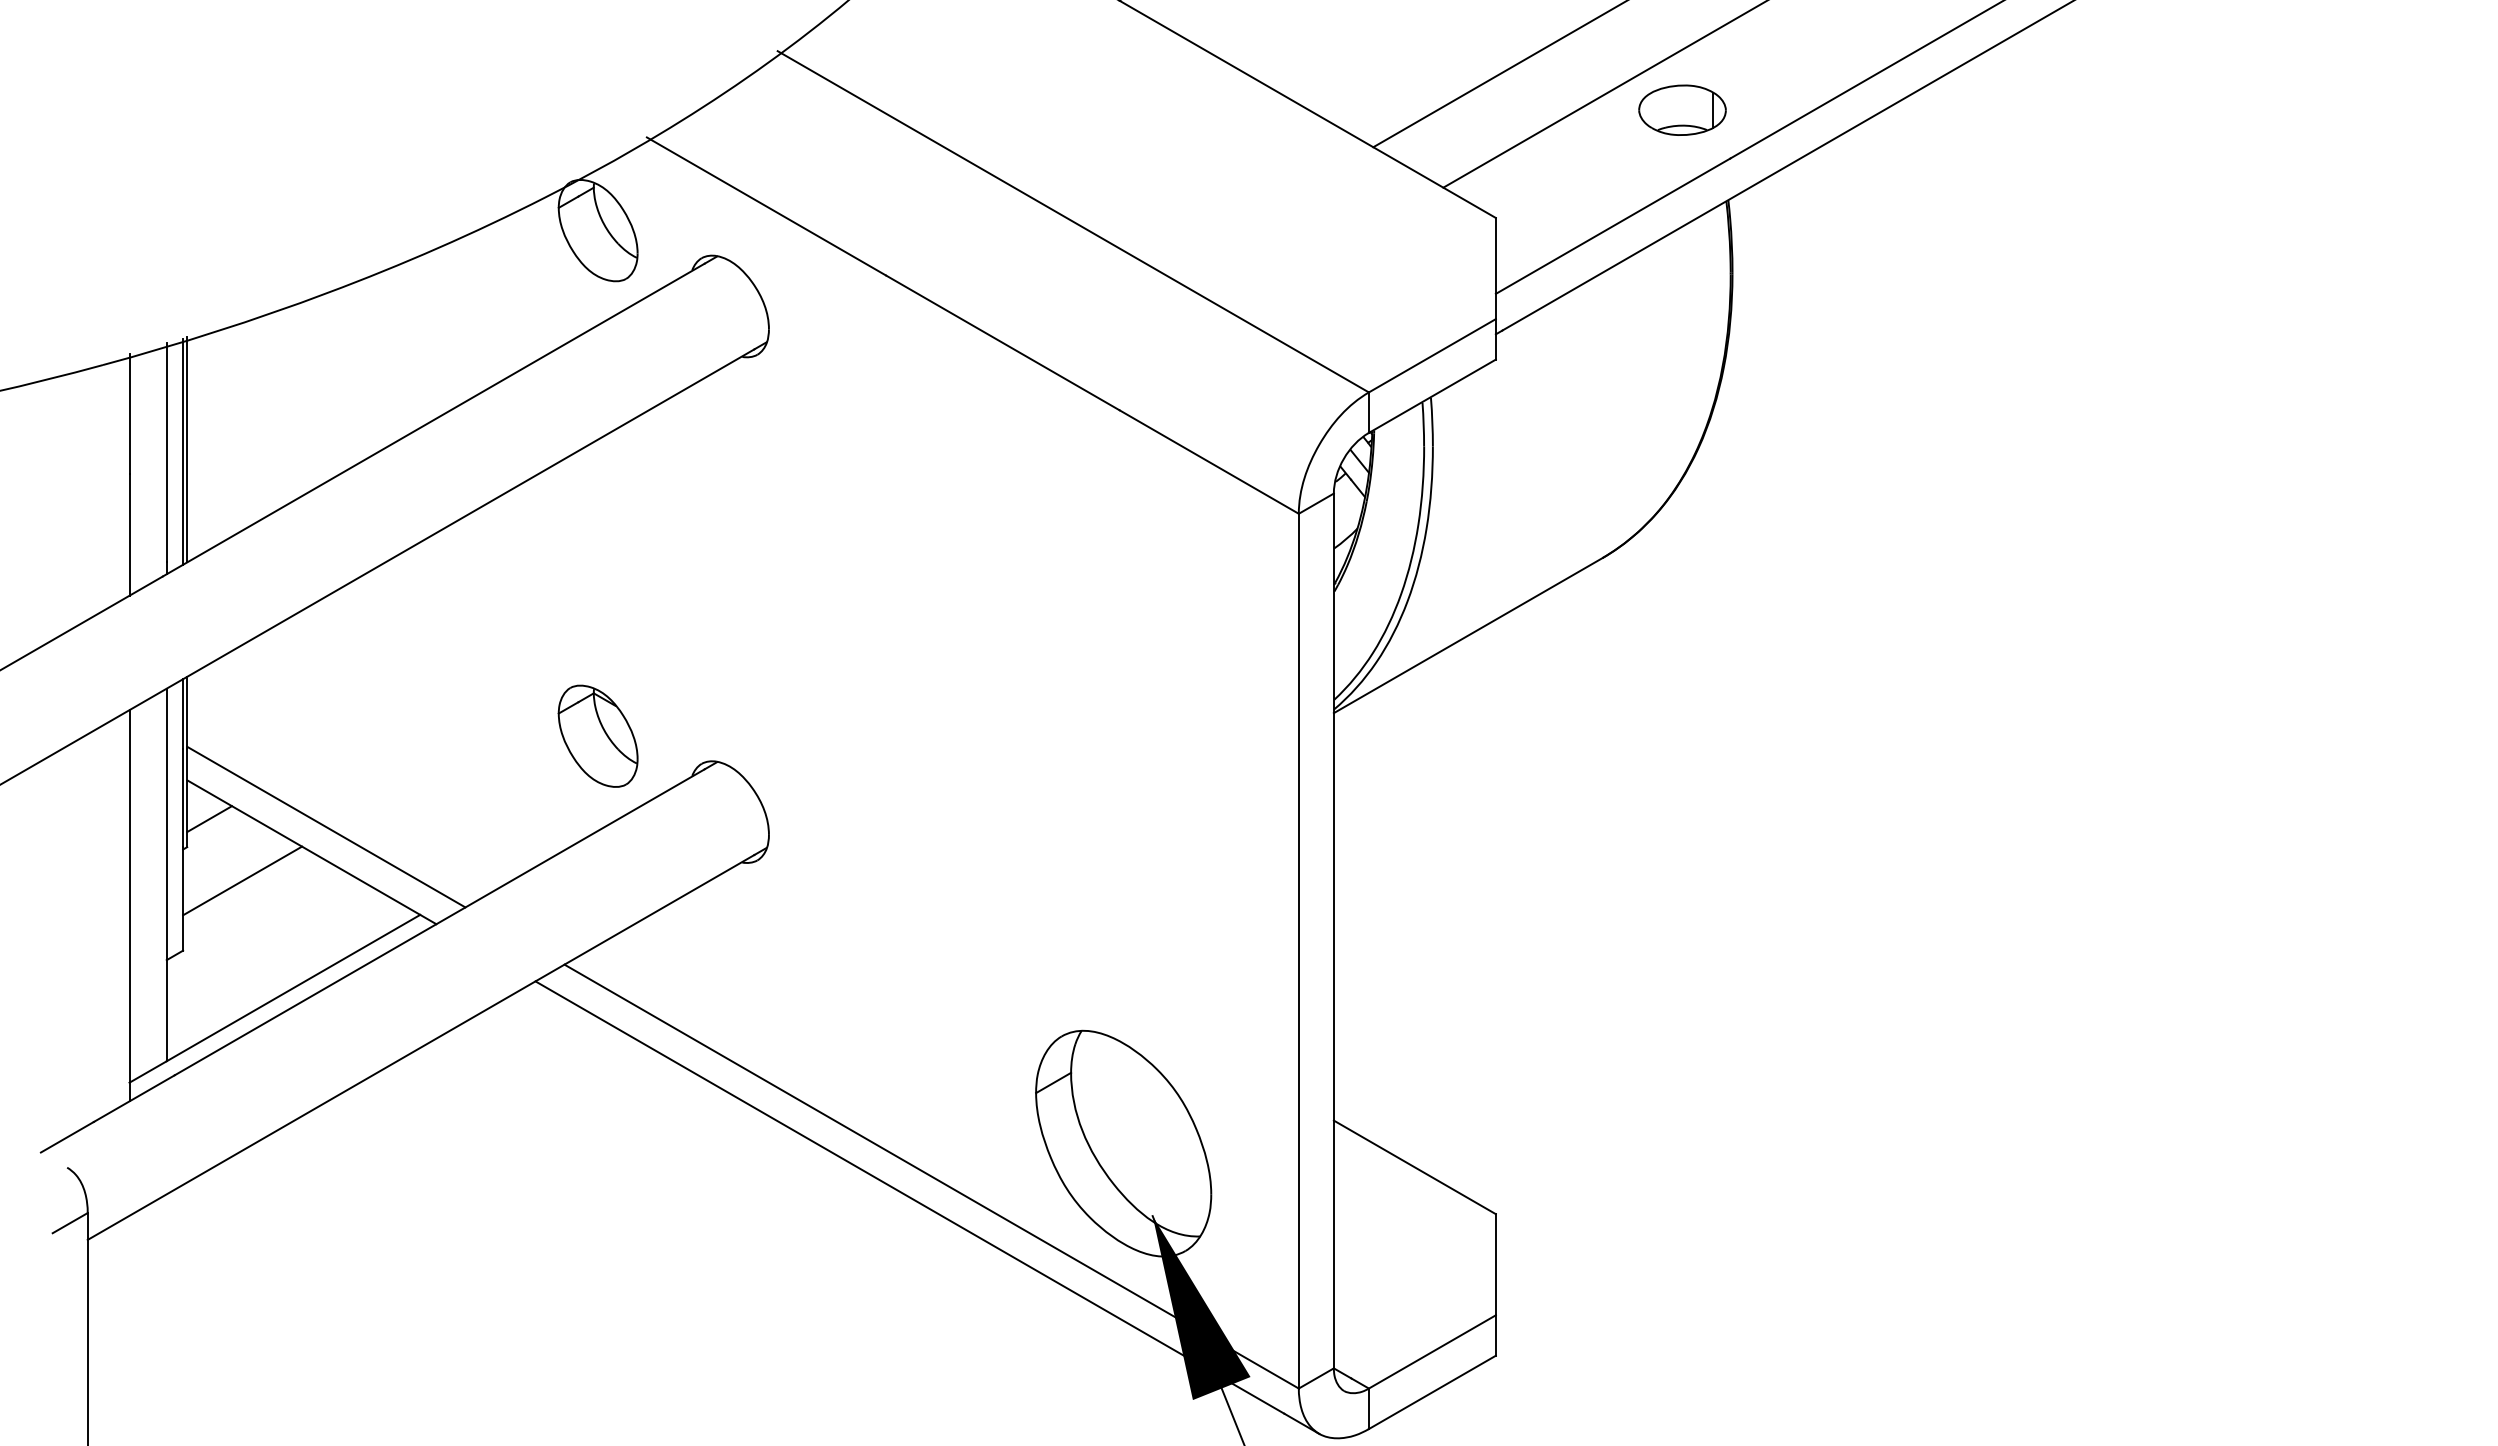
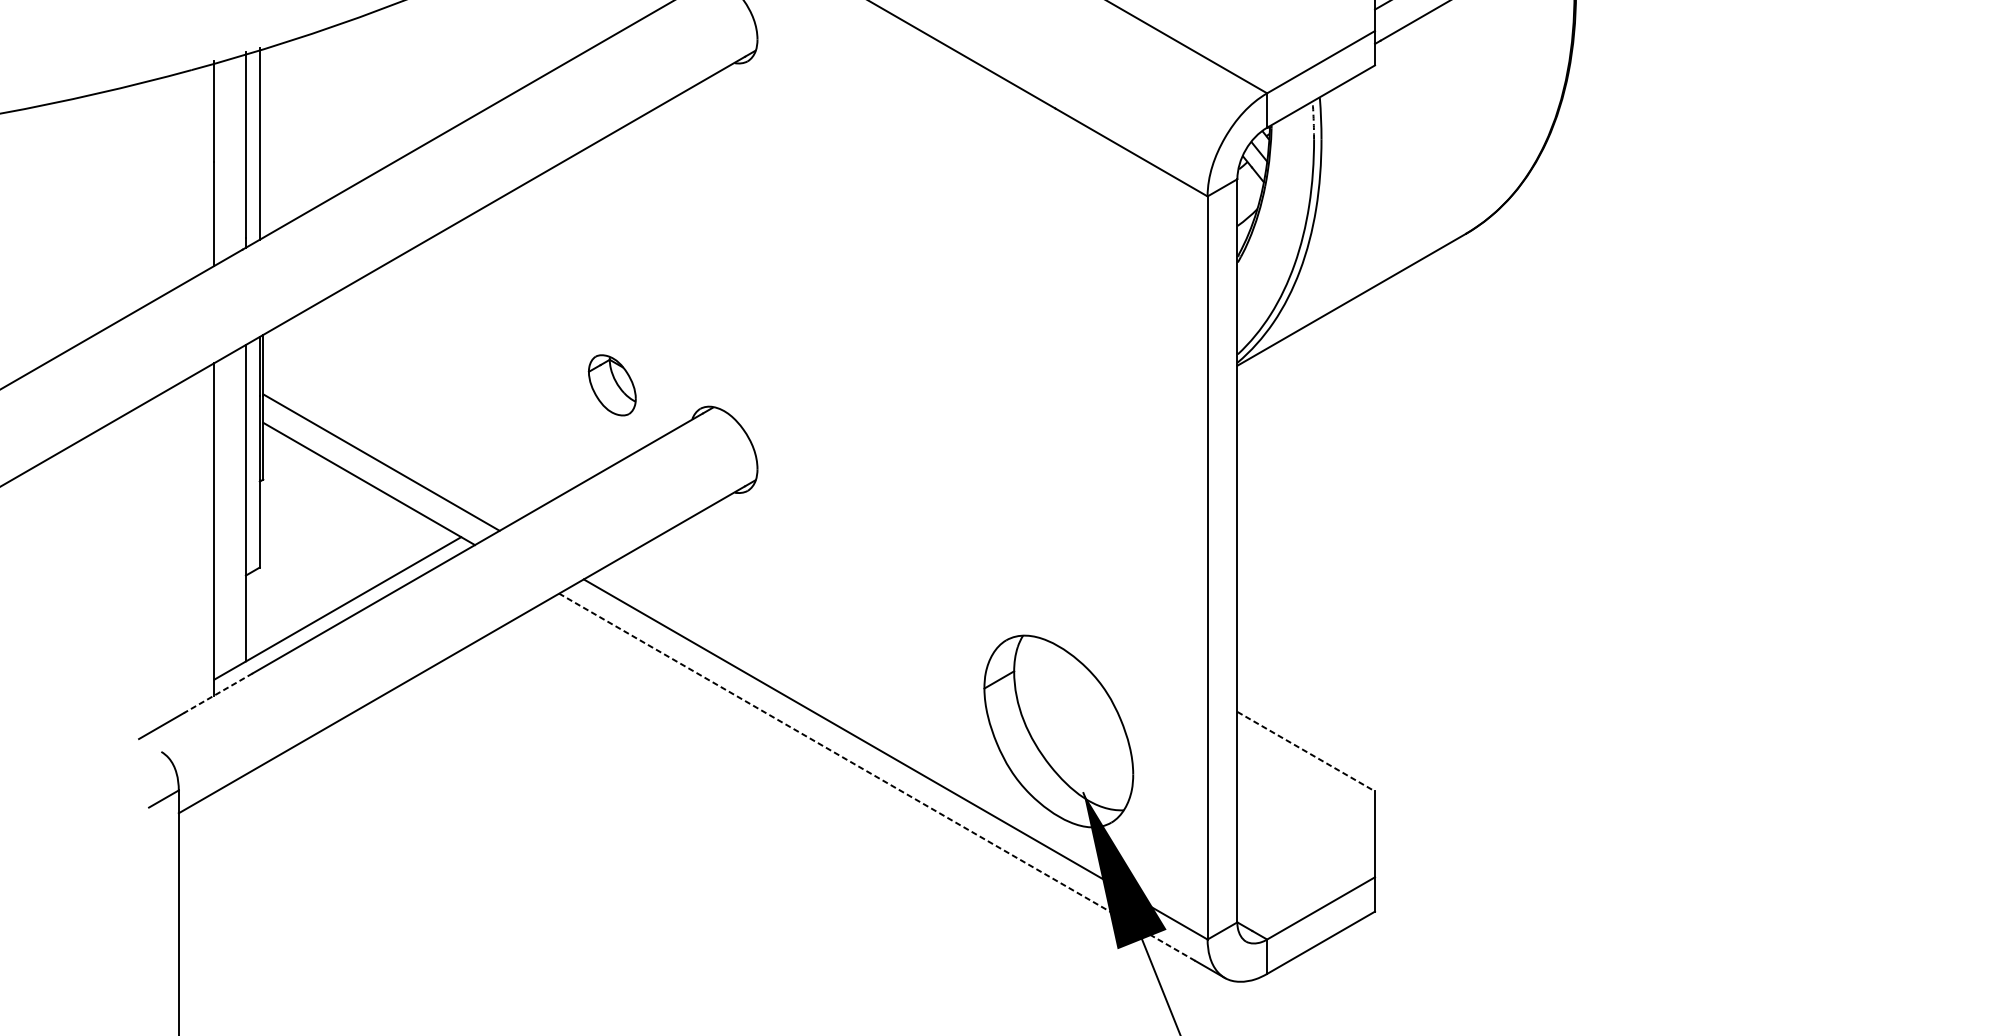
arc: (1423, 424) -> (1313, 120), solid -> dashed
line: (187, 449) -> (263, 141), removed
part: (597, 735) -> (611, 384), size x0.7
line: (209, 819) -> (282, 456), removed
line: (242, 880) -> (310, 507), removed
line: (134, 1098) -> (218, 693), solid -> dashed
line: (1414, 1167) -> (1305, 751), solid -> dashed
line: (909, 1197) -> (876, 777), solid -> dashed

